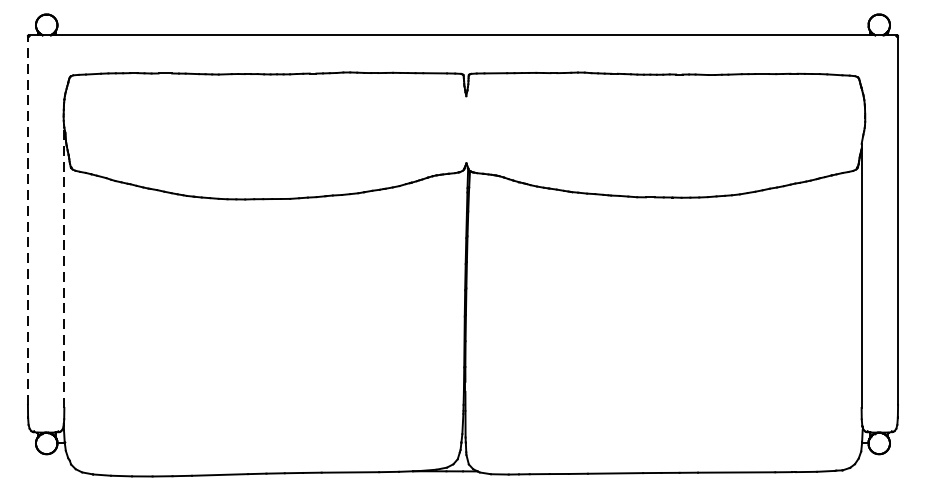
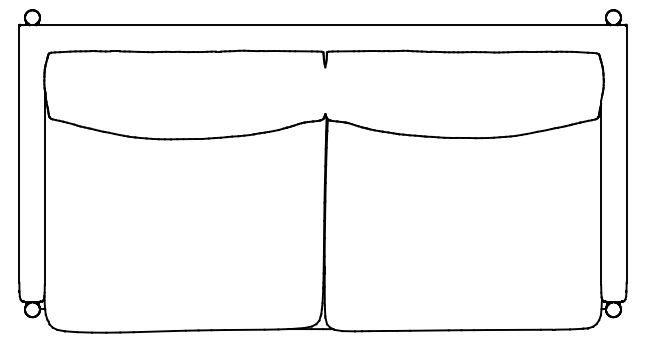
line: (28, 222) -> (19, 155), dashed -> solid
line: (63, 268) -> (44, 187), dashed -> solid

